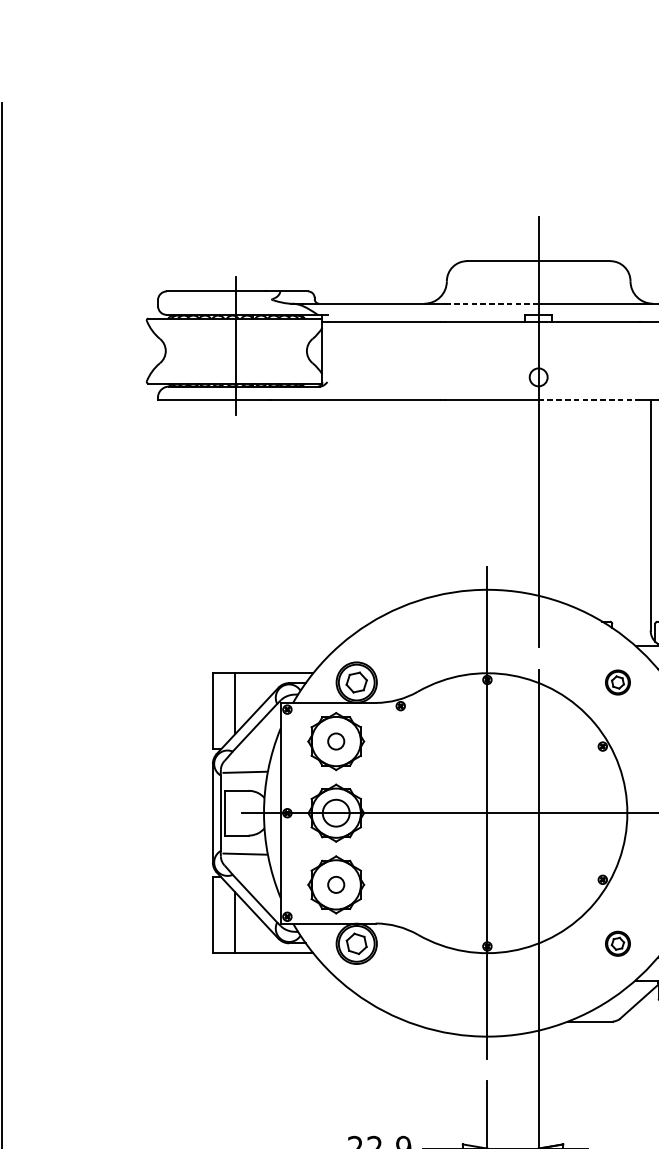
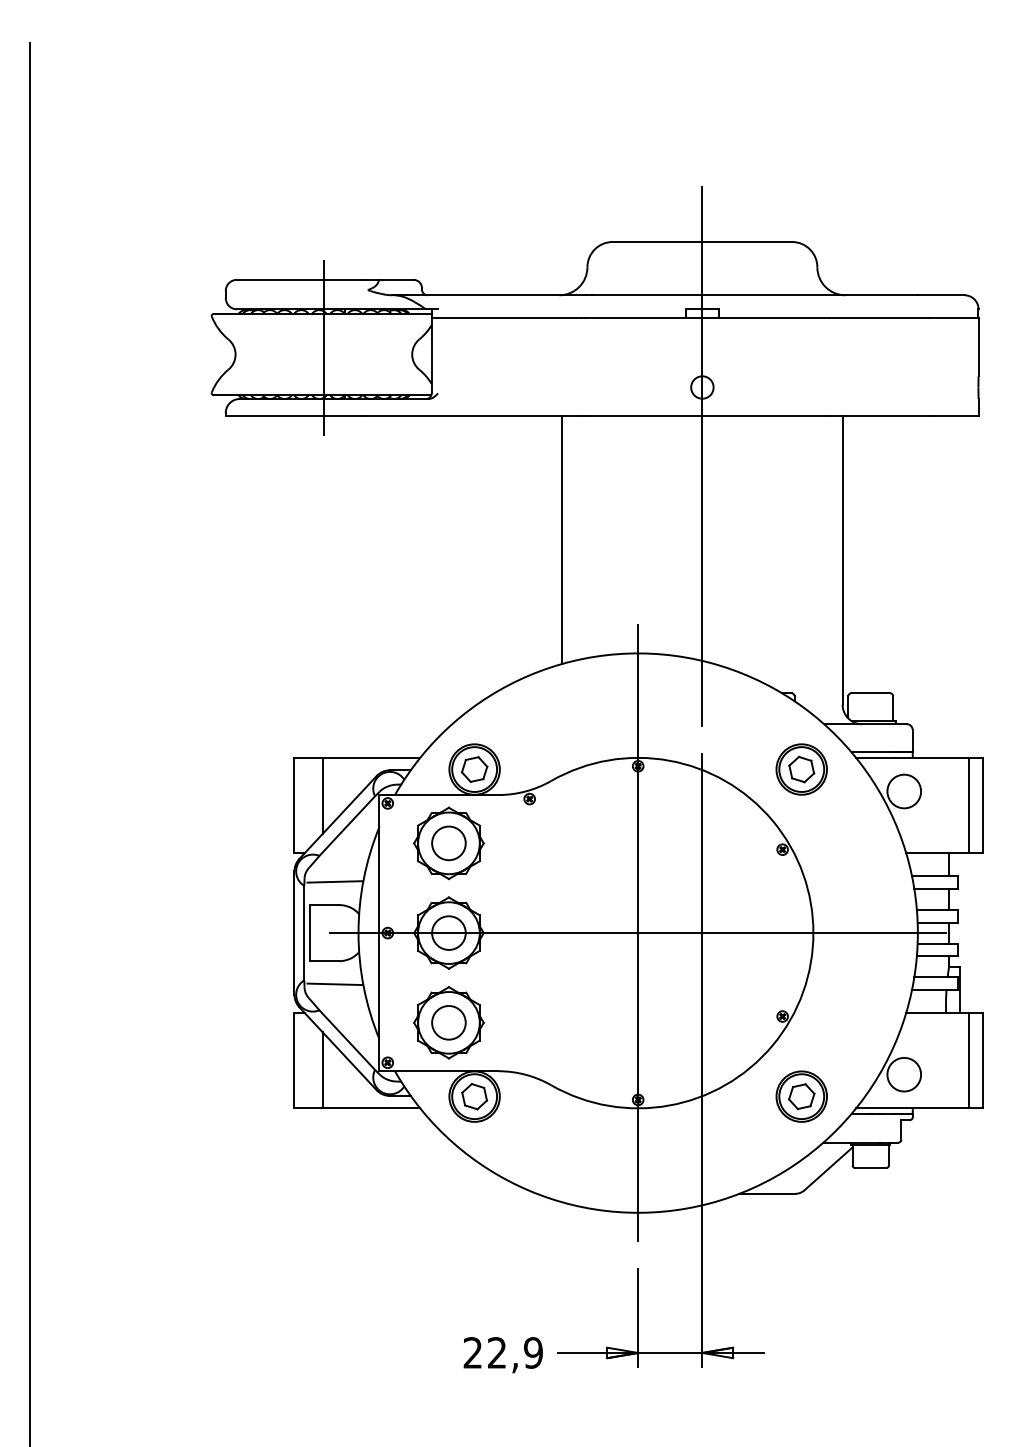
line: (494, 303) -> (646, 295), dashed -> solid
line: (589, 399) -> (766, 415), dashed -> solid
line: (426, 498) -> (562, 539), added
part: (617, 682) -> (801, 769), size x1.67
circle: (335, 741) -> (448, 843), size x1.67
circle: (335, 884) -> (448, 1022), size x1.67
part: (617, 943) -> (801, 1096), size x1.67

